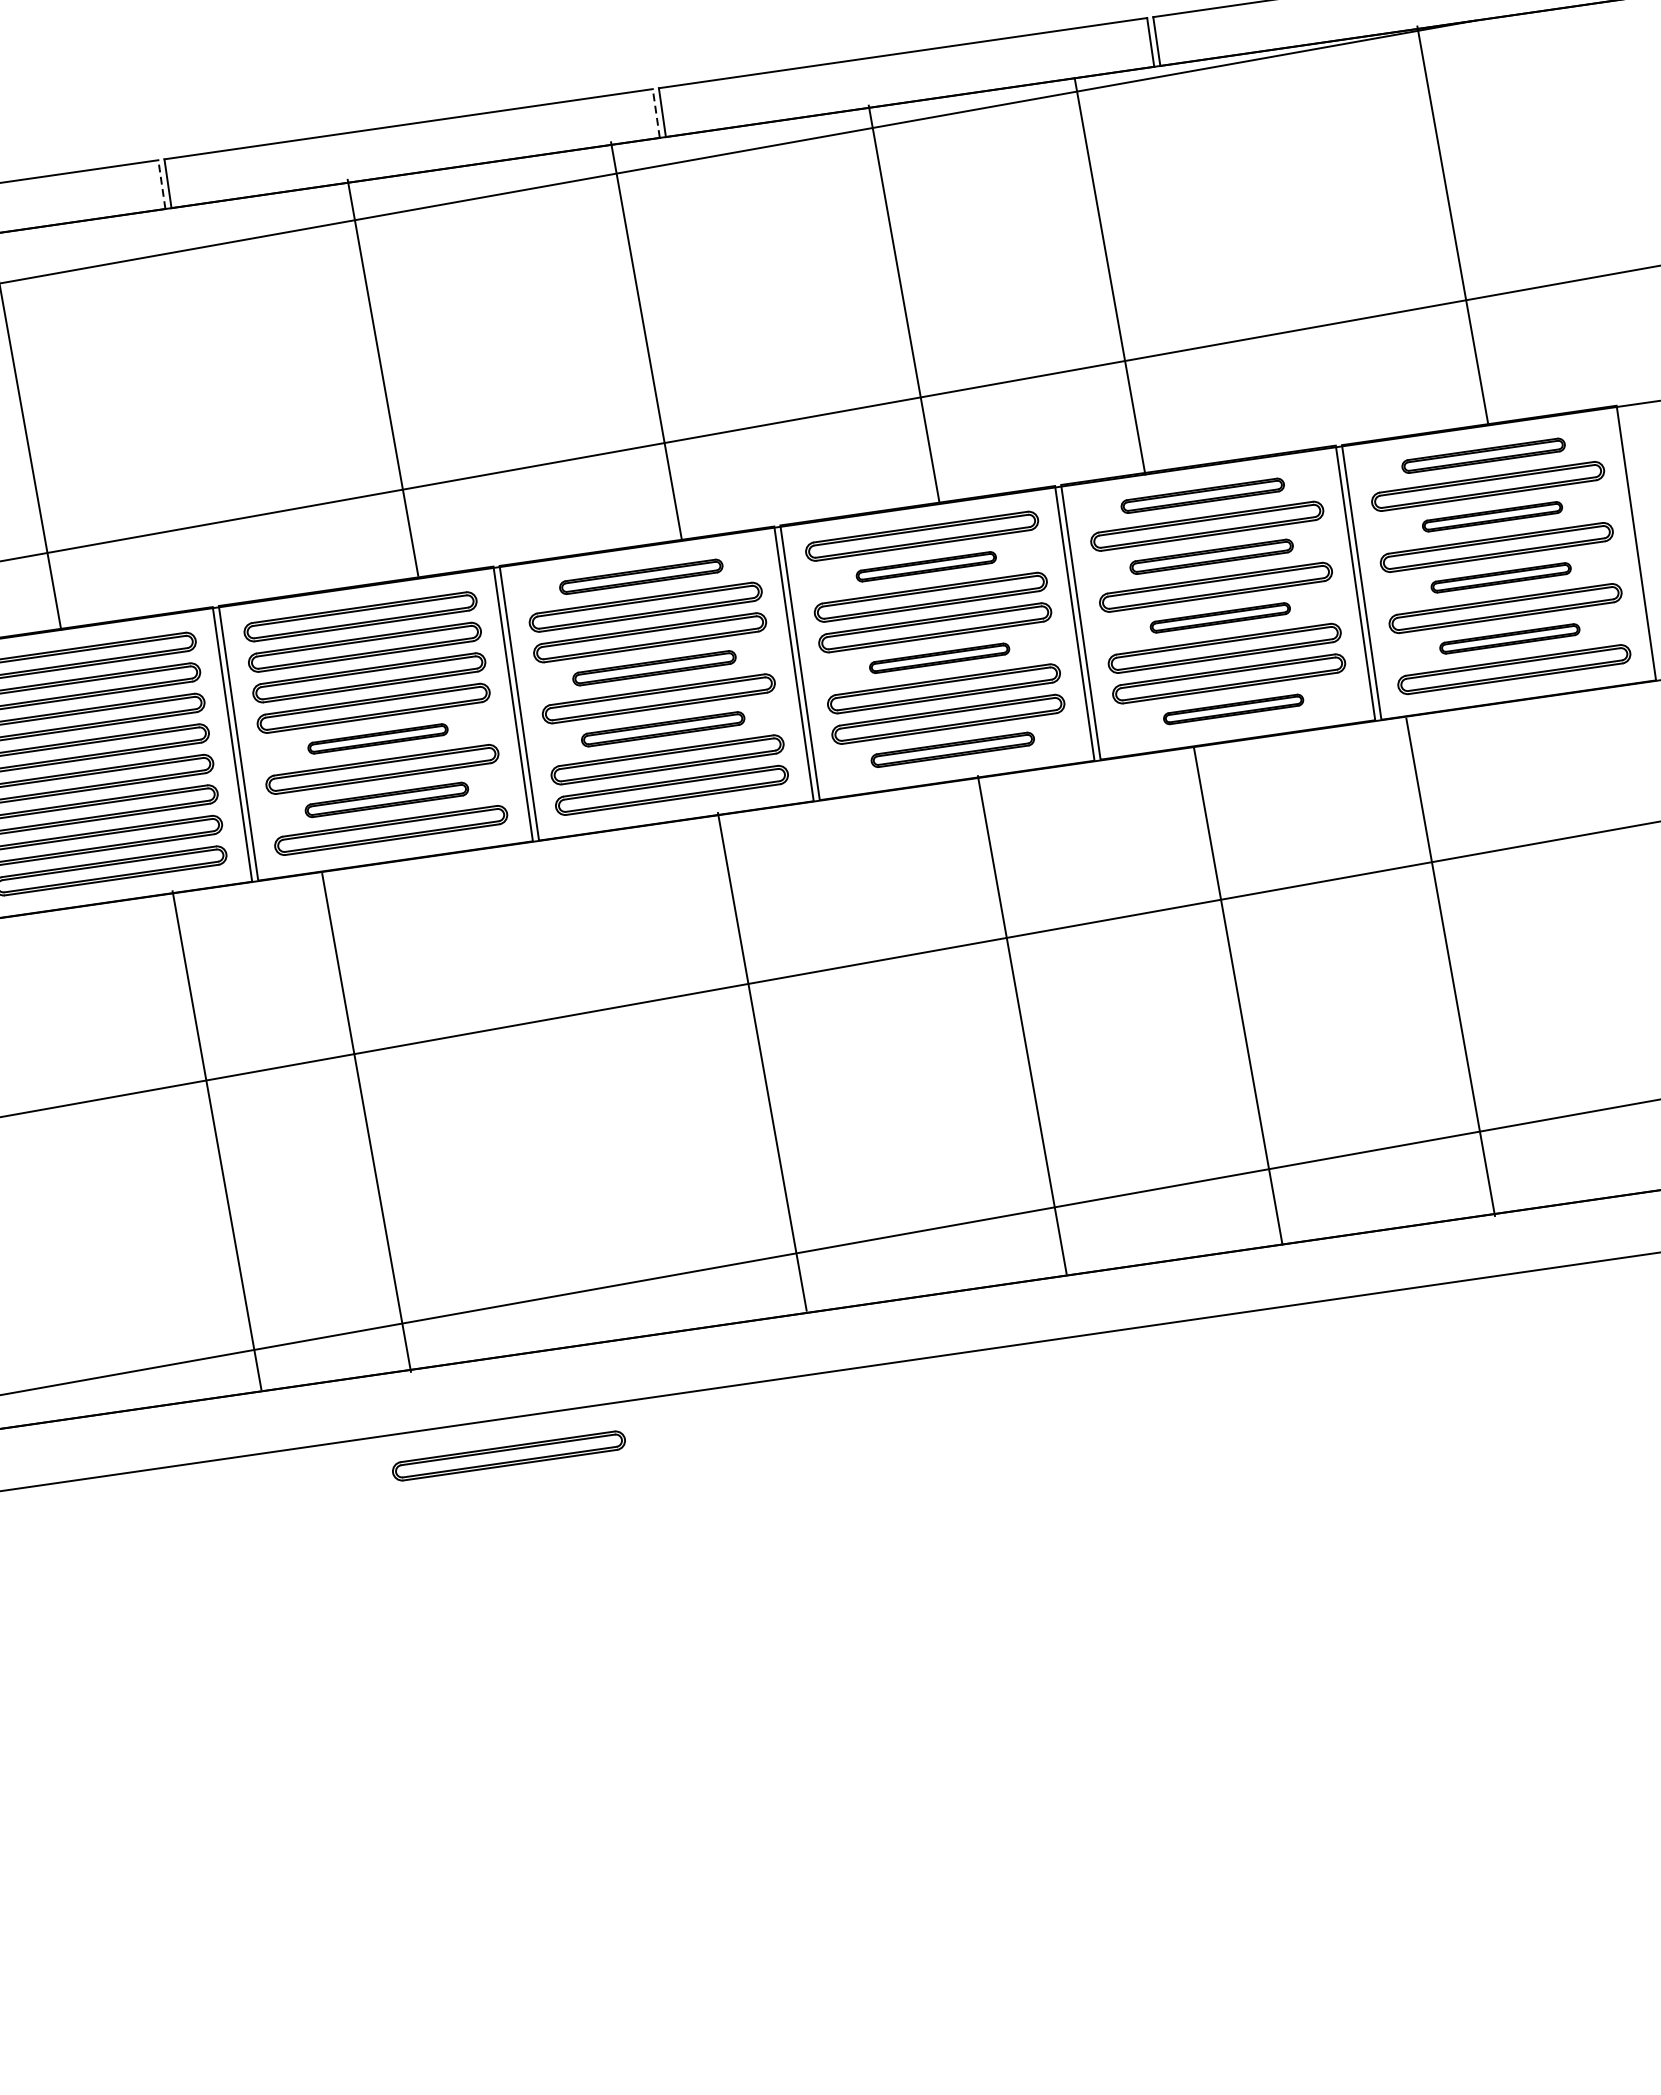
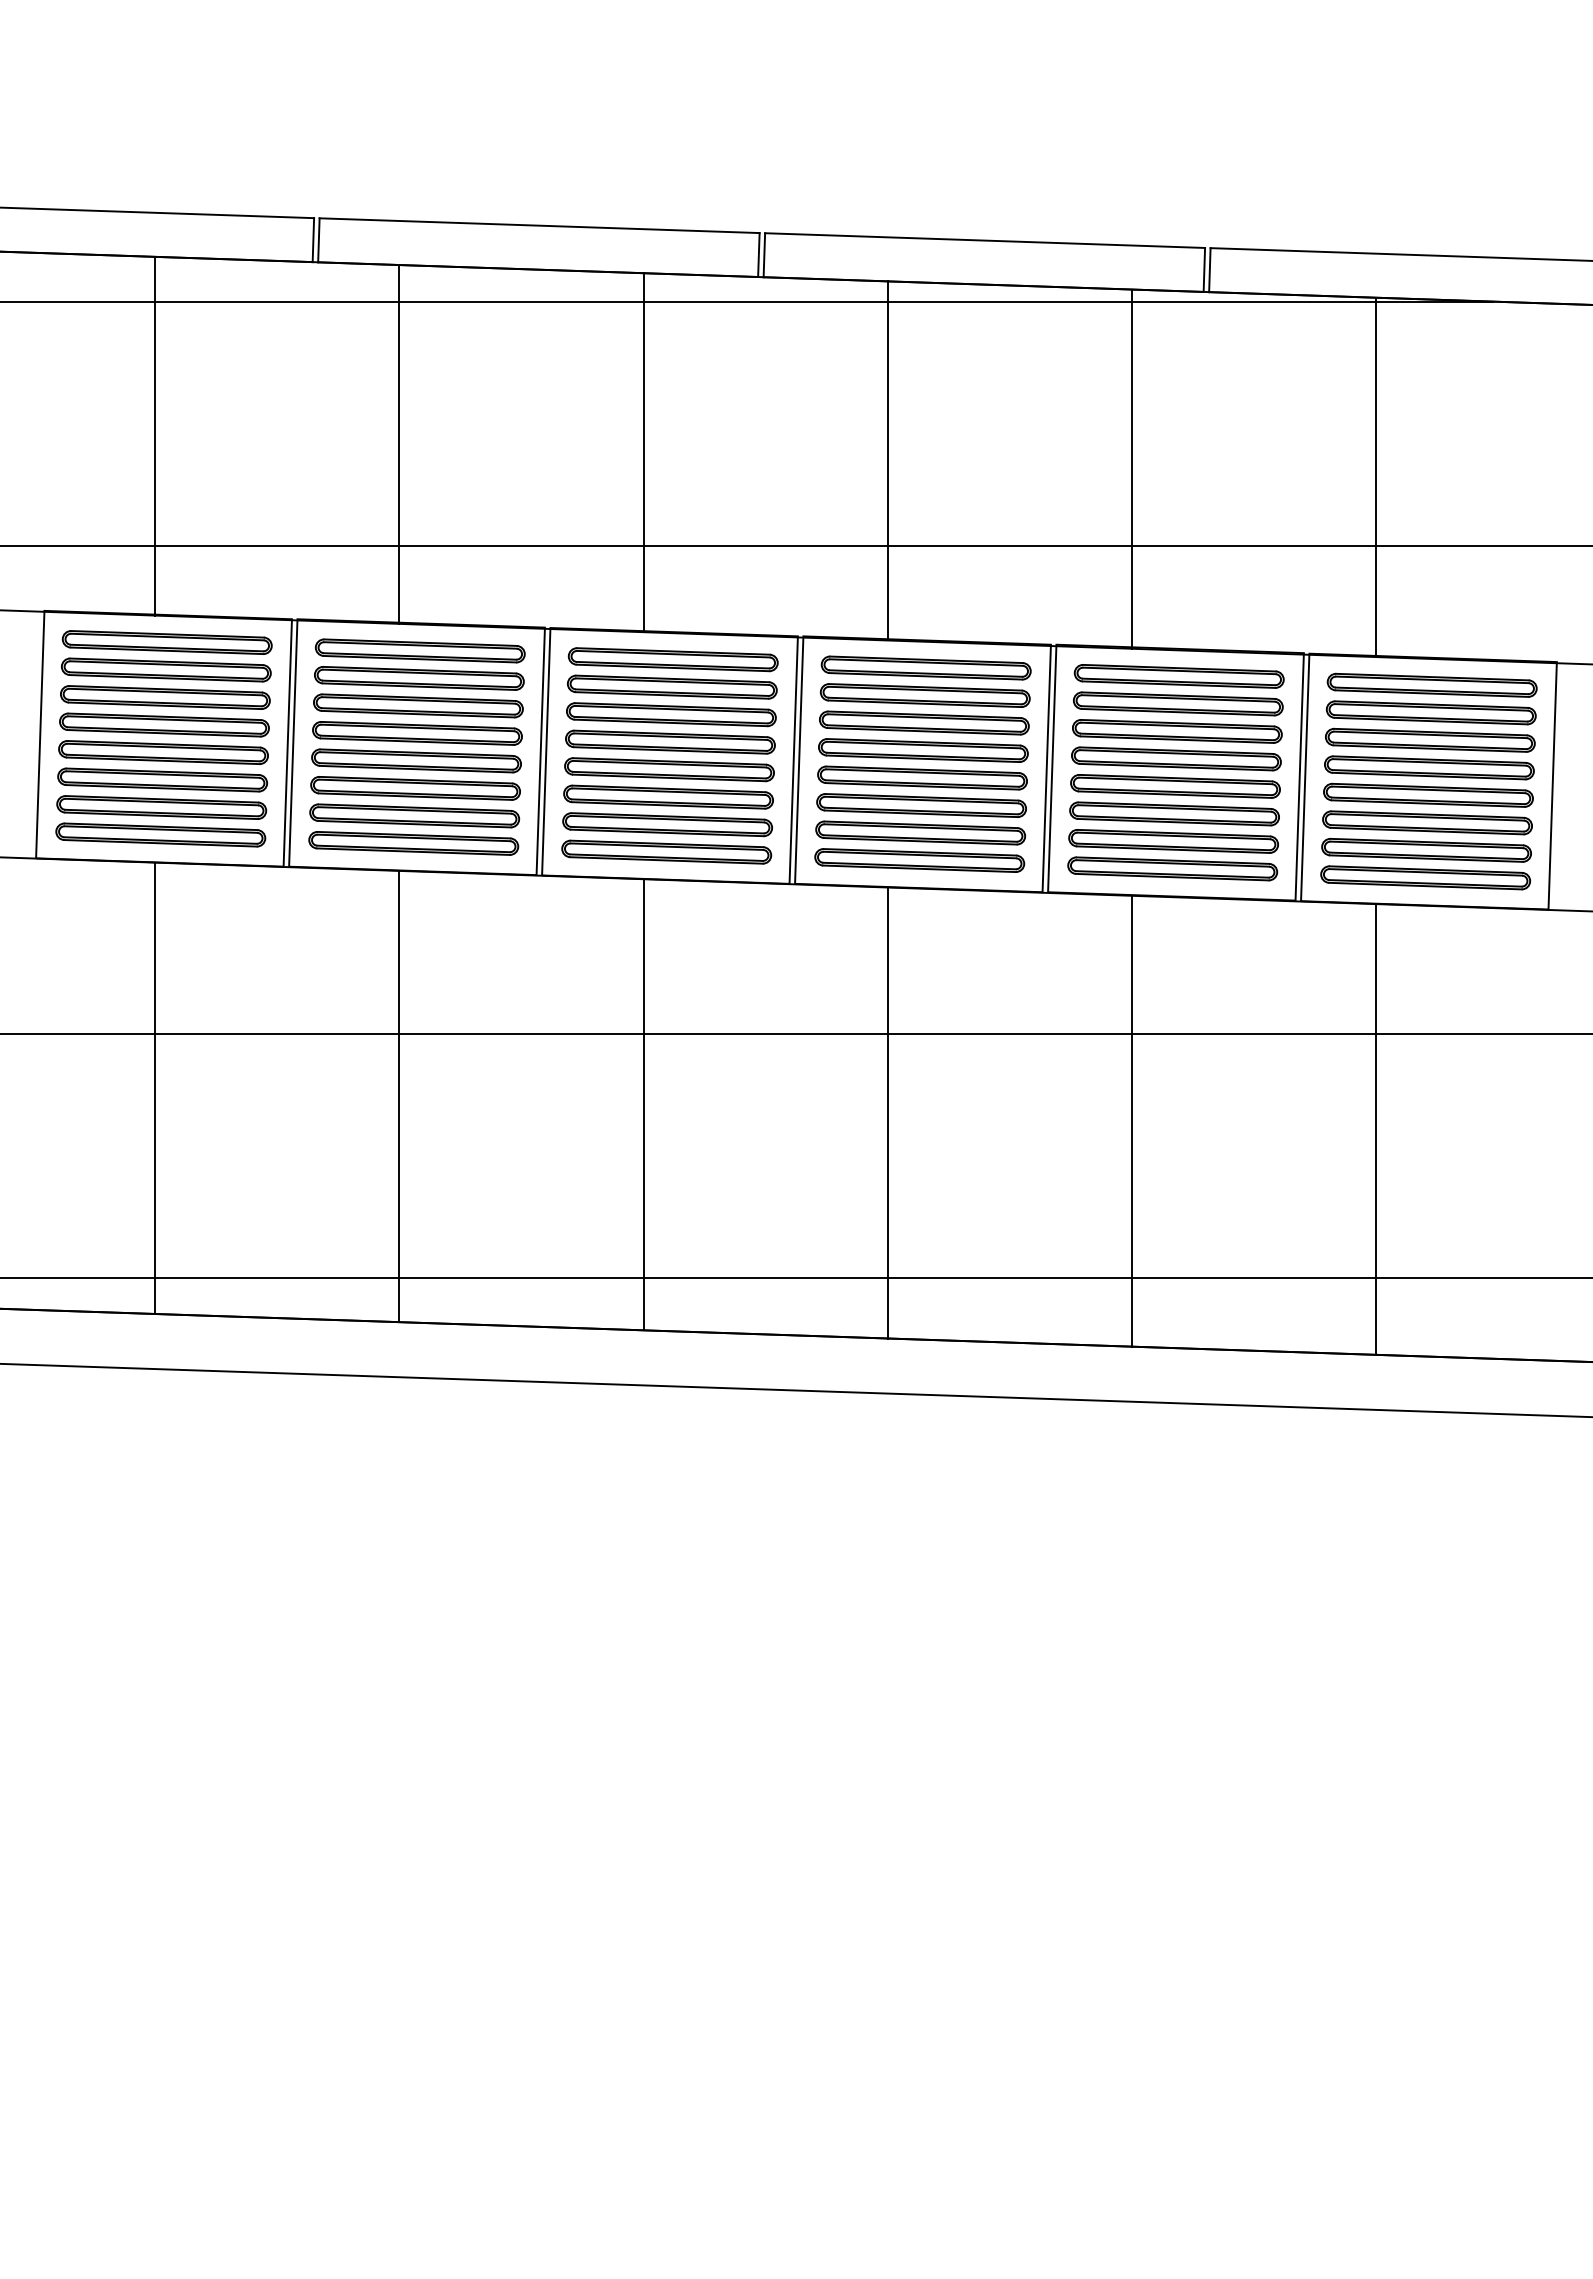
line: (655, 114) -> (758, 255), dashed -> solid
line: (162, 185) -> (313, 240), dashed -> solid
line: (1453, 224) -> (1376, 477), moved
line: (903, 303) -> (887, 460), moved
line: (646, 340) -> (643, 452), moved
line: (383, 377) -> (399, 444), moved
part: (1482, 455) -> (1431, 684), size x1.43
part: (1202, 496) -> (1178, 676), size x1.43
part: (1492, 516) -> (1430, 739), size x1.67
part: (1211, 556) -> (1177, 731), size x1.43
part: (925, 566) -> (924, 695), size x1.67
part: (640, 576) -> (672, 659), size x1.43
part: (1501, 577) -> (1428, 794), size x1.67
part: (1220, 617) -> (1175, 786), size x1.67
part: (1509, 638) -> (1426, 849), size x1.67
part: (939, 657) -> (922, 777), size x1.67
part: (654, 667) -> (670, 741), size x1.43
part: (1233, 709) -> (1172, 868), size x1.67
part: (663, 728) -> (668, 796), size x1.43
part: (377, 738) -> (416, 760), size x1.67
part: (952, 749) -> (919, 860), size x1.43
part: (386, 799) -> (414, 815), size x1.43
line: (1451, 967) -> (1376, 1129), moved
line: (1021, 1024) -> (887, 1112), moved
line: (762, 1061) -> (643, 1104), moved
line: (366, 1122) -> (399, 1096), moved
line: (217, 1139) -> (155, 1087), moved
part: (509, 1456) -> (419, 1411), removed

